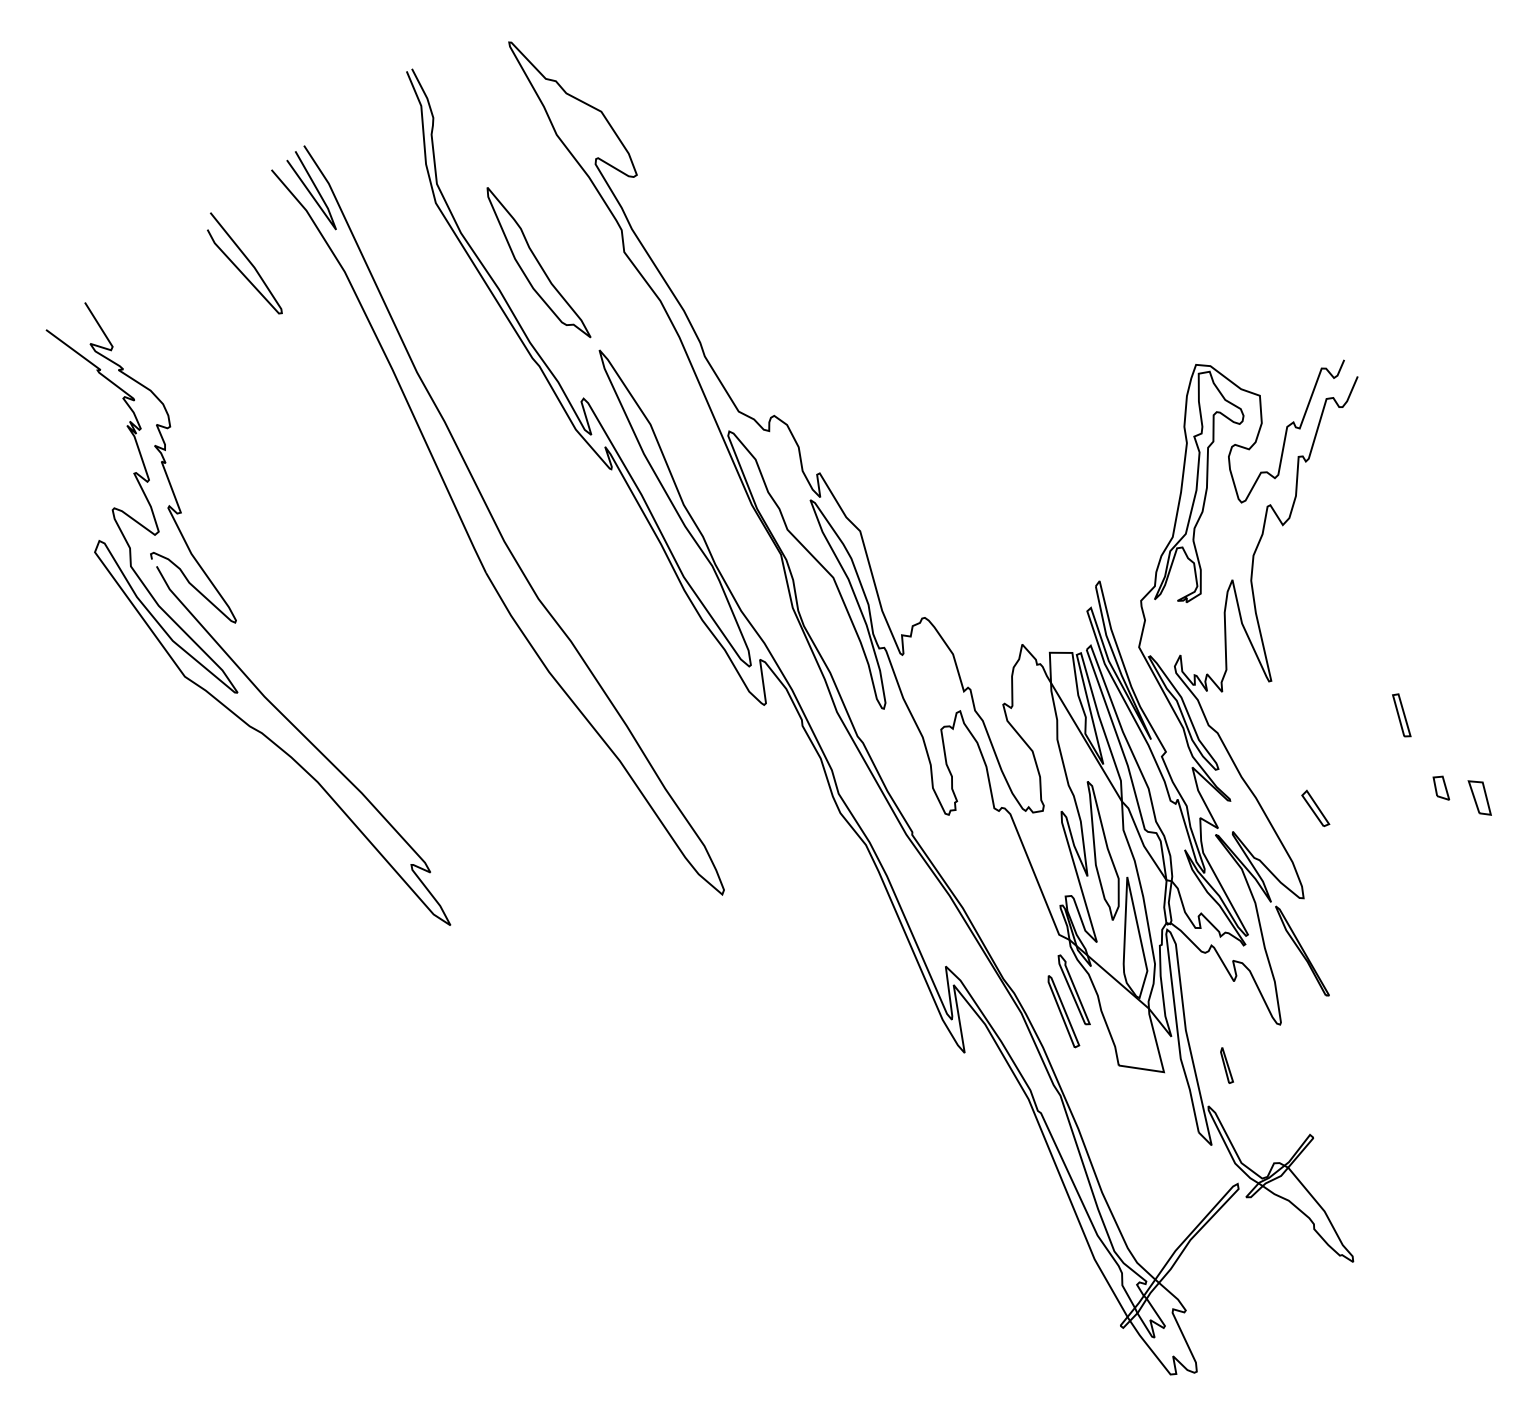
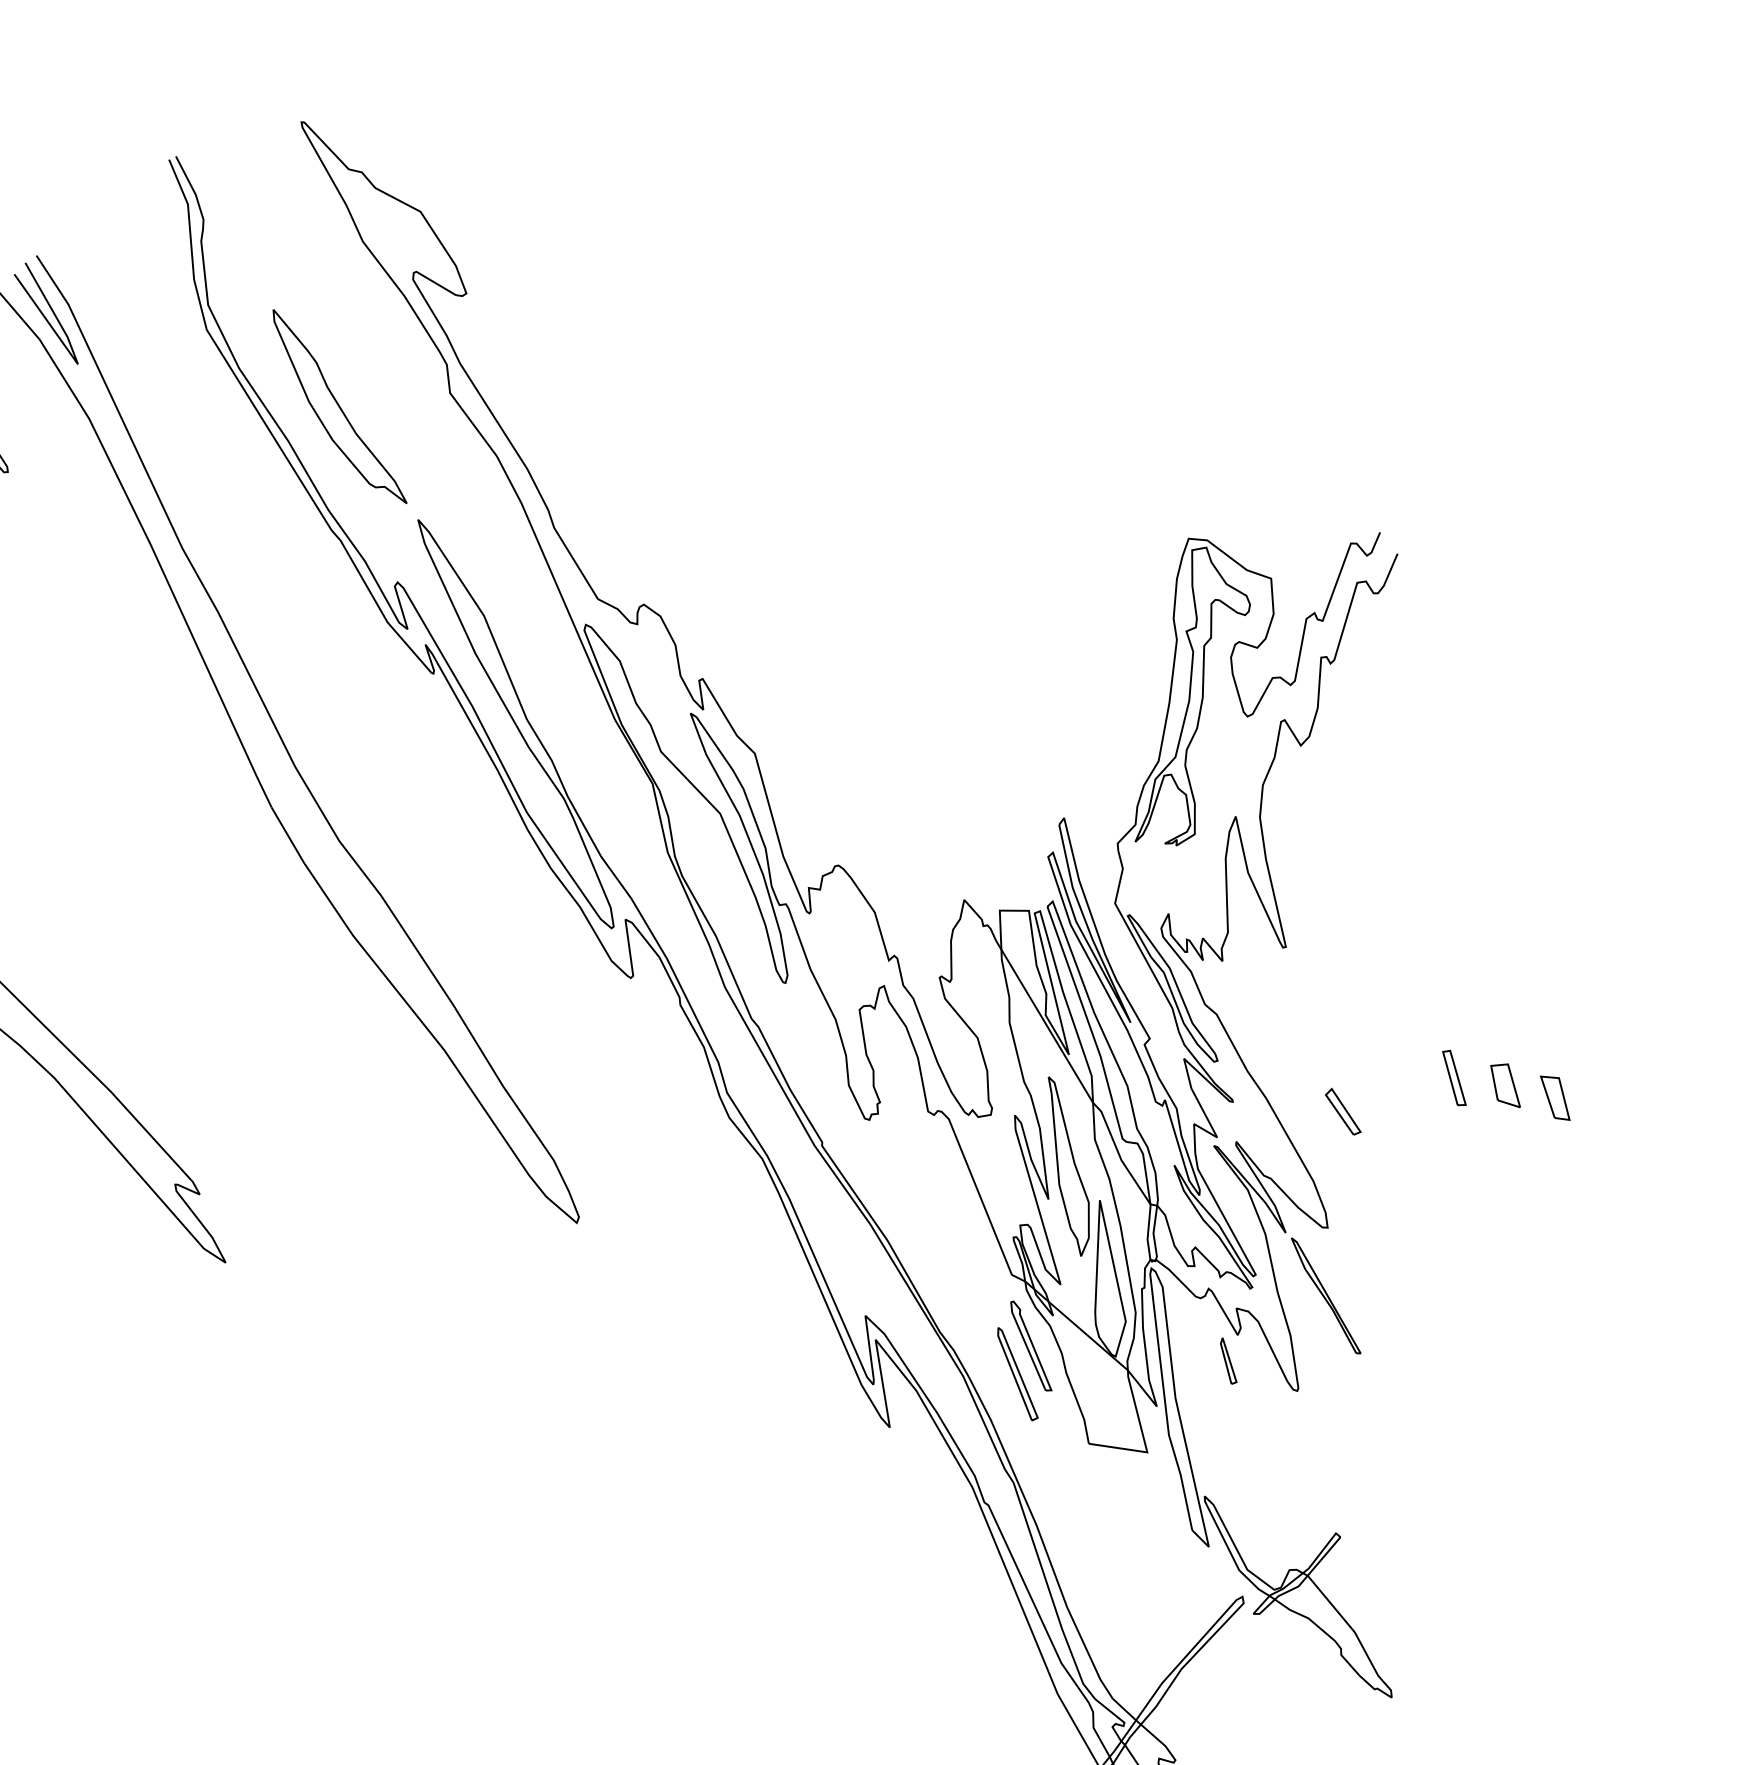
part: (1401, 715) -> (1454, 1078), moved
part: (1441, 787) -> (1505, 1084), size x1.43
part: (1227, 1065) -> (1229, 1361), moved

